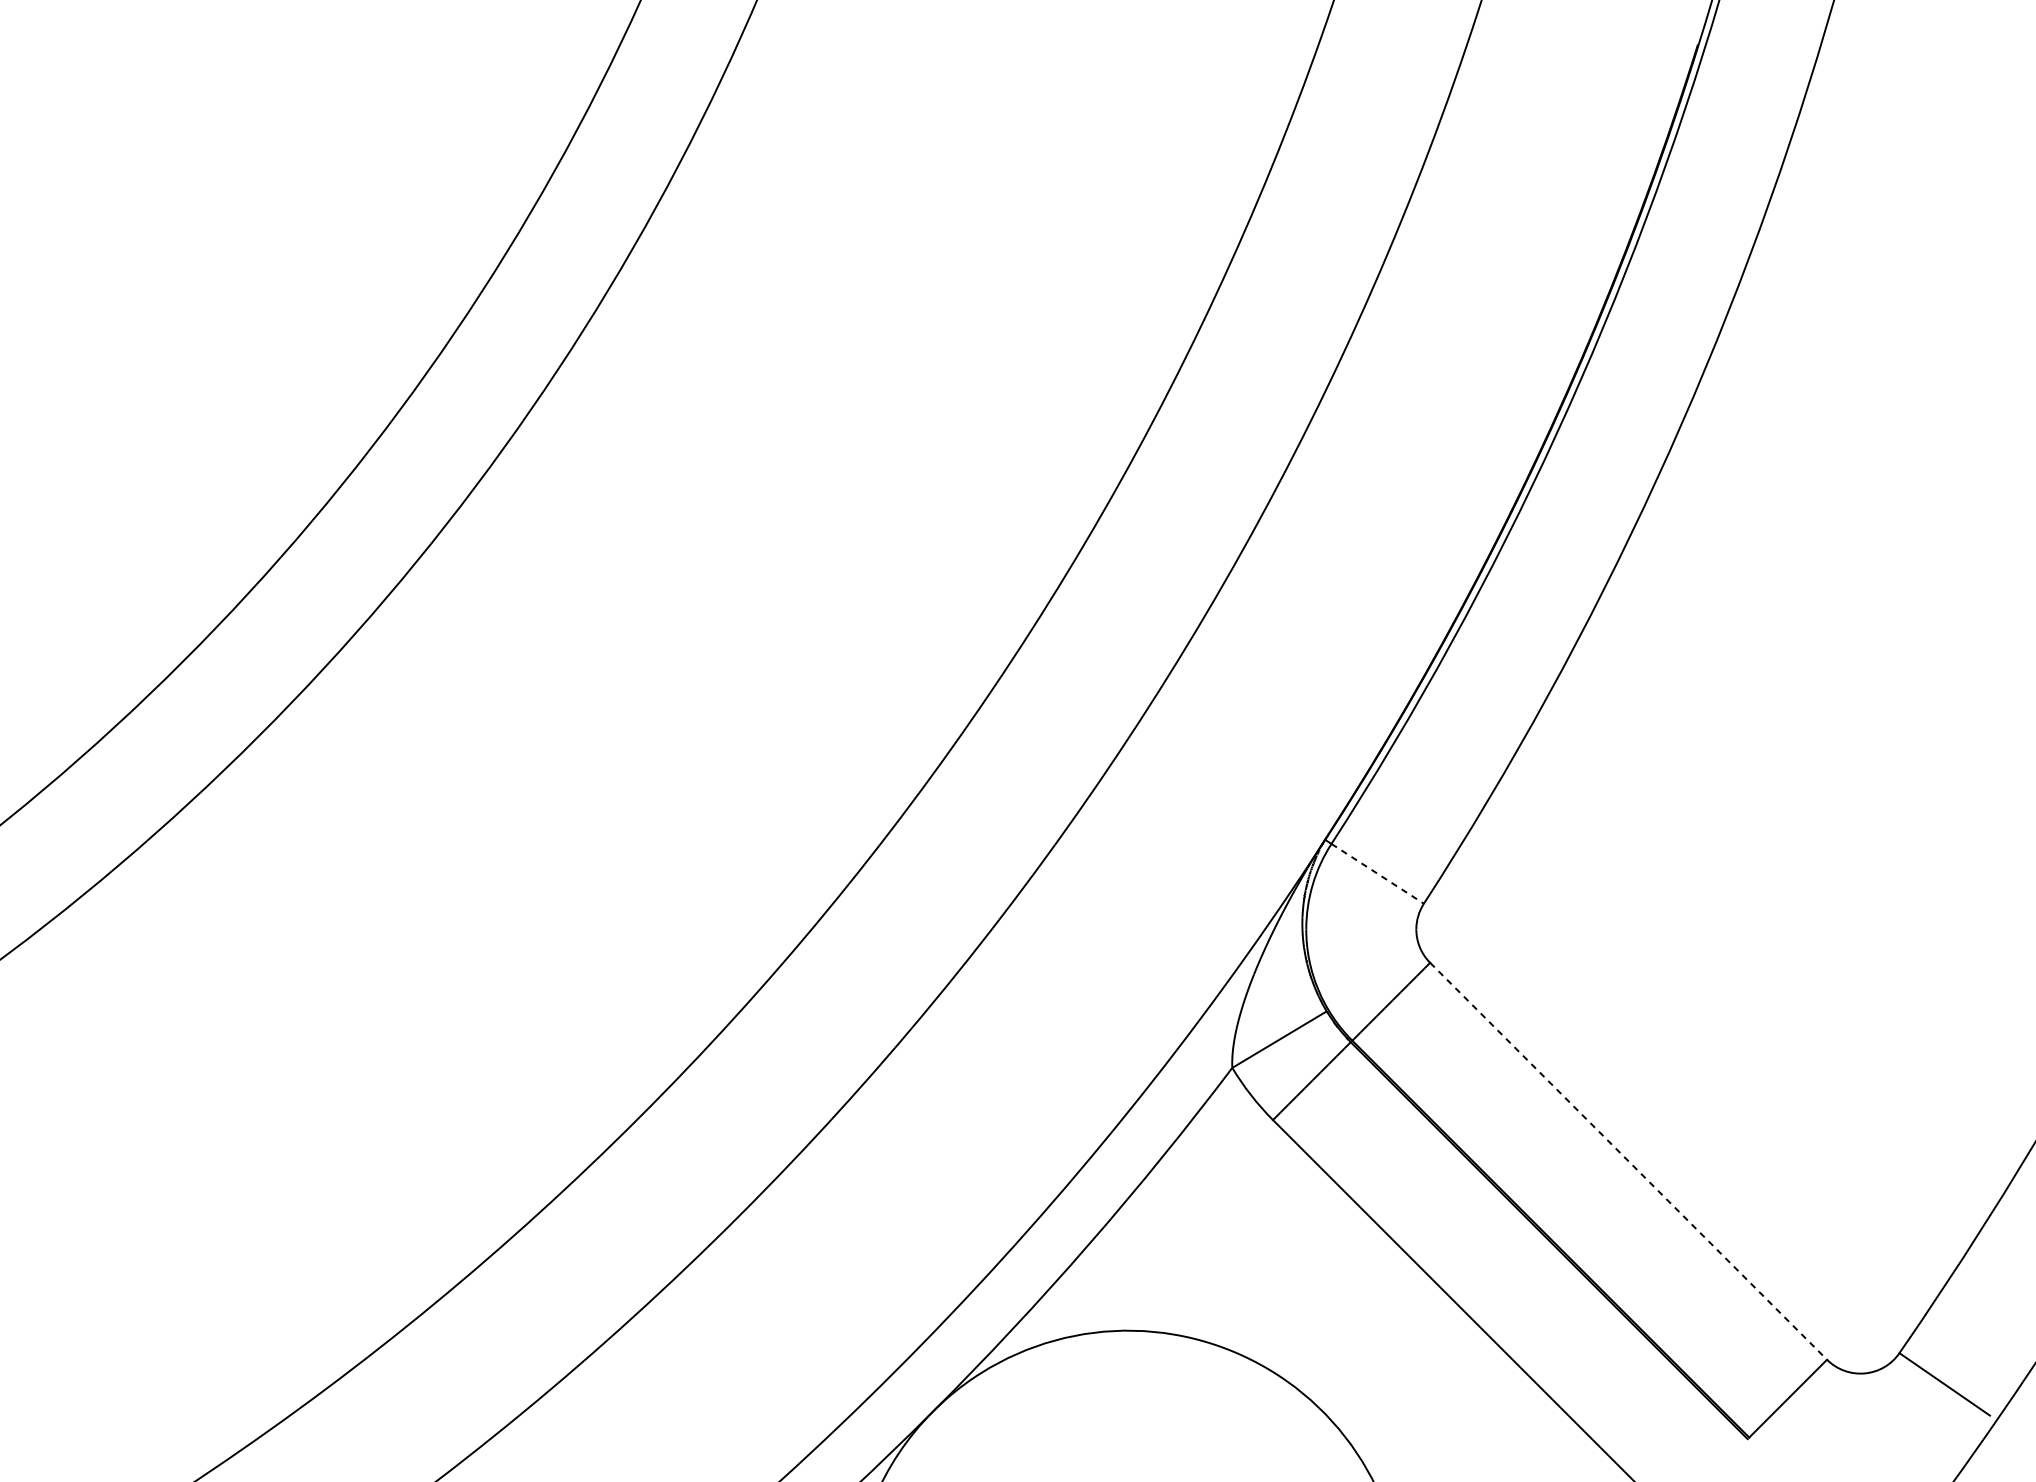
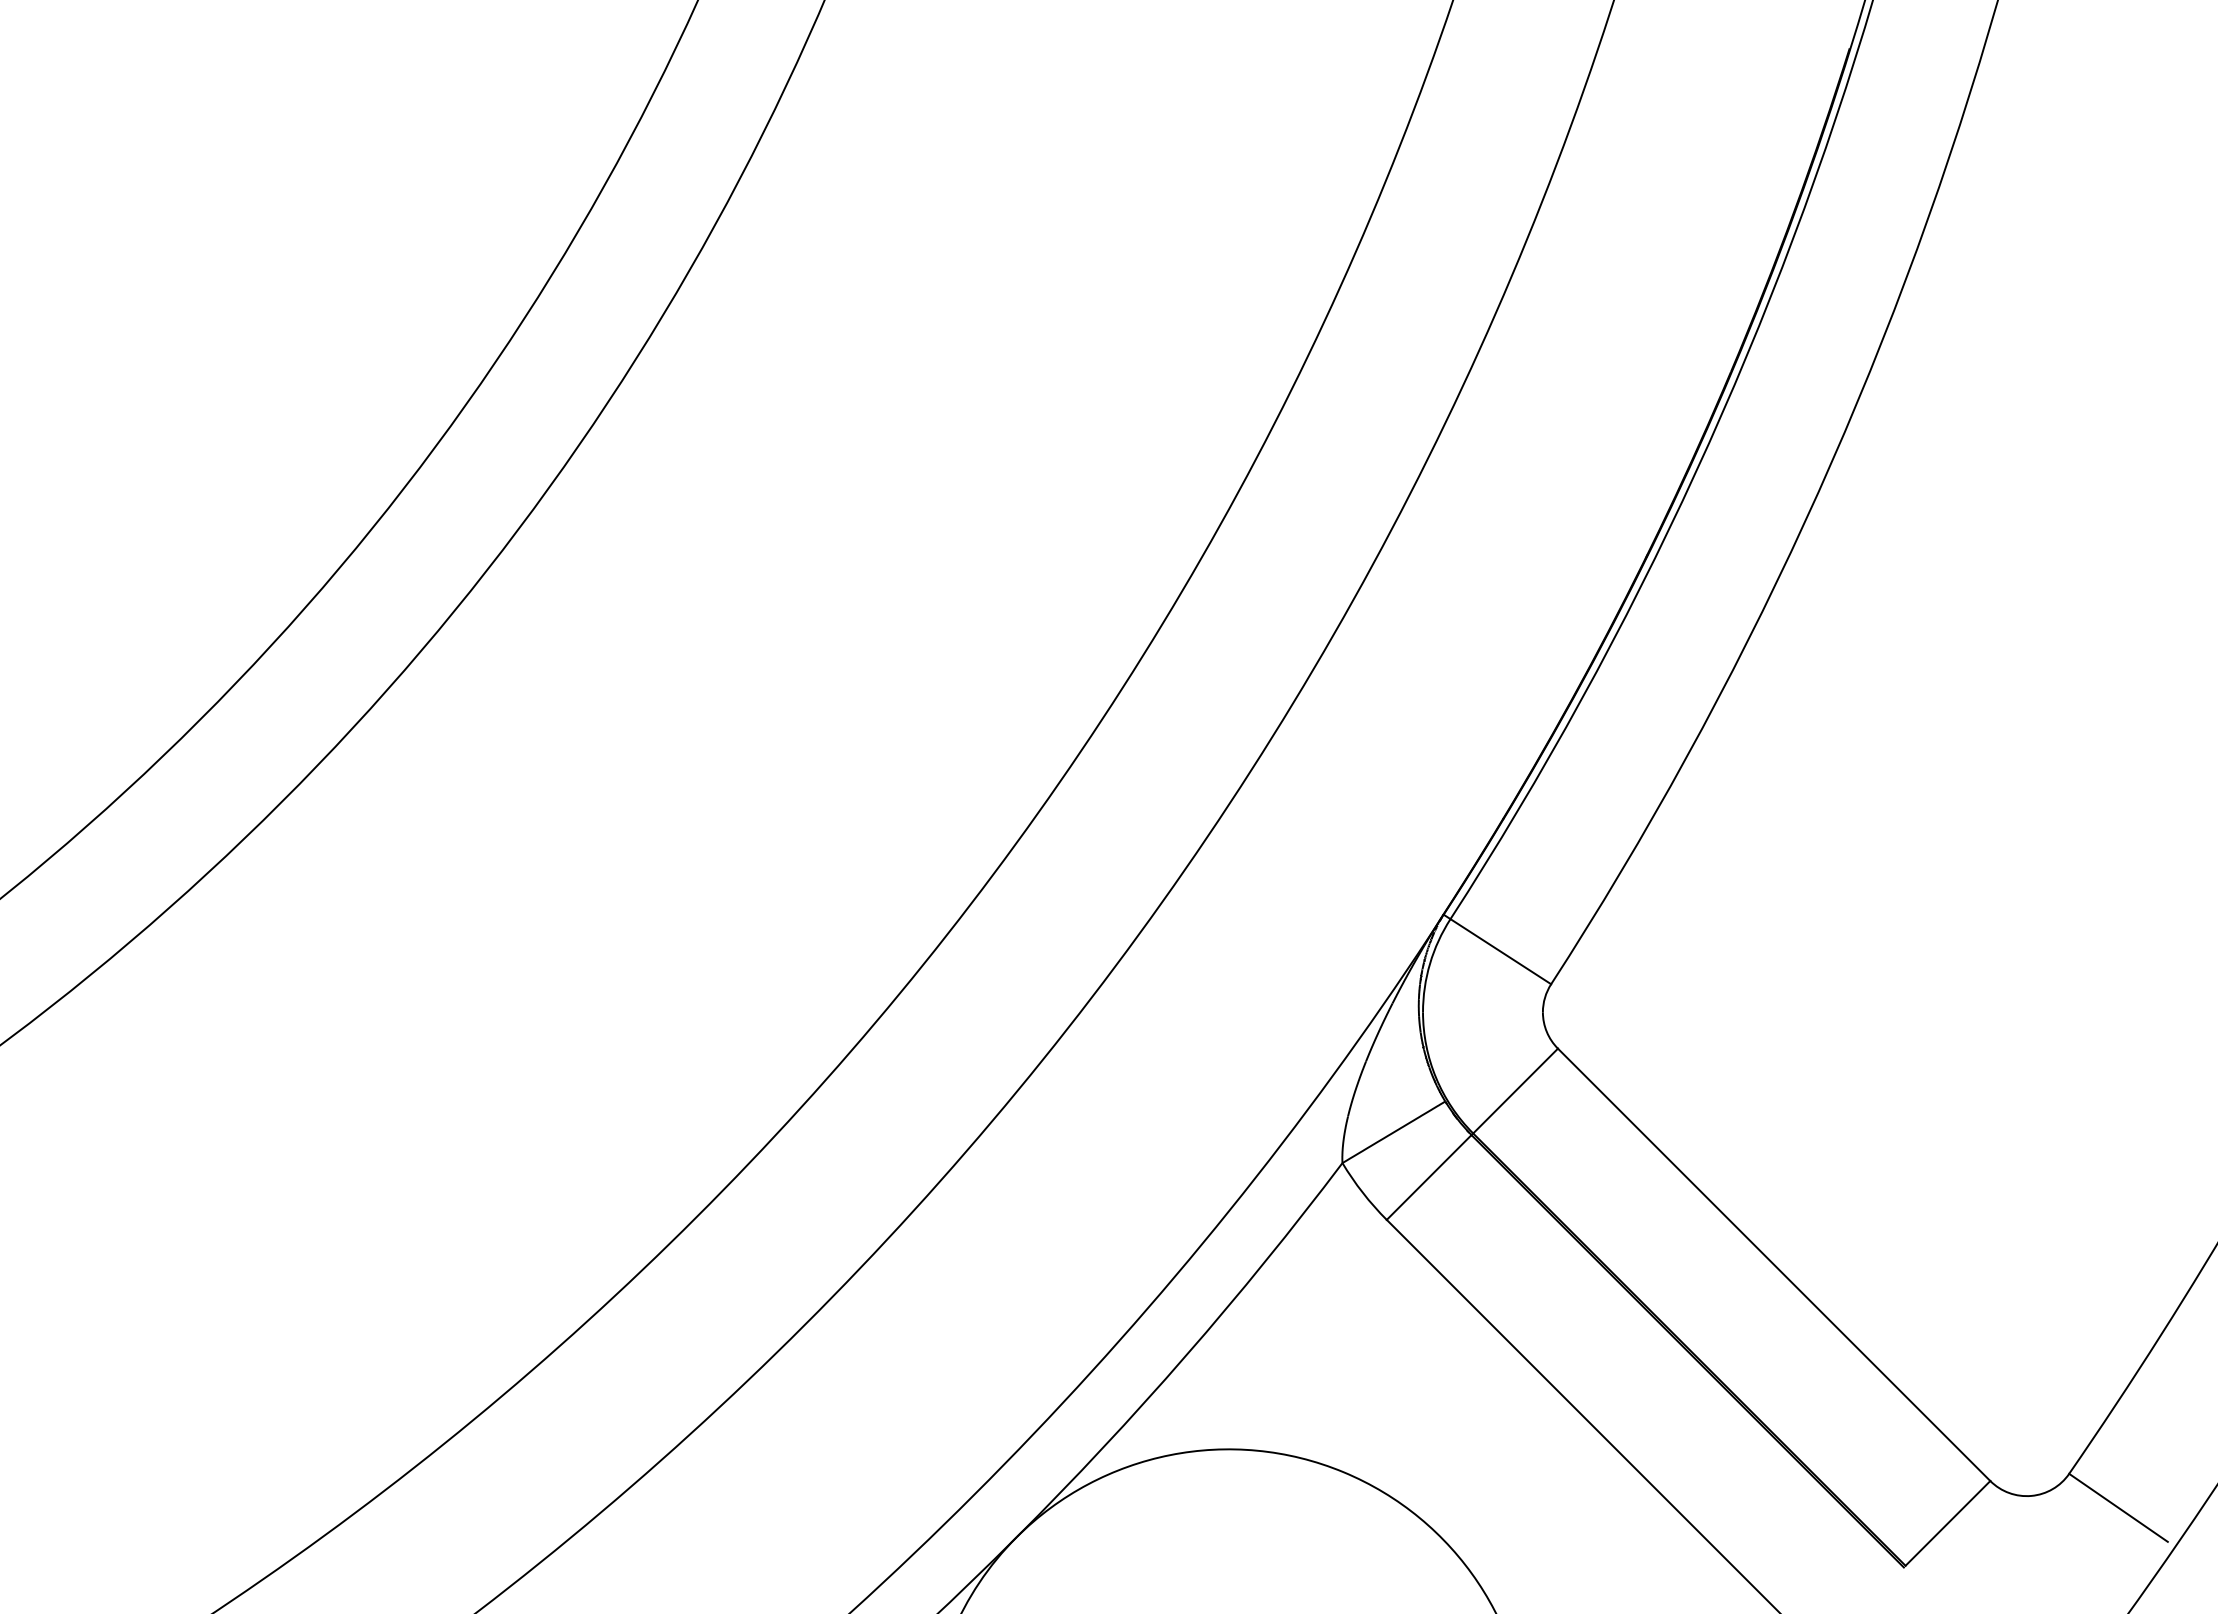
line: (1377, 873) -> (1500, 951), dashed -> solid
line: (1628, 1160) -> (1774, 1264), dashed -> solid

